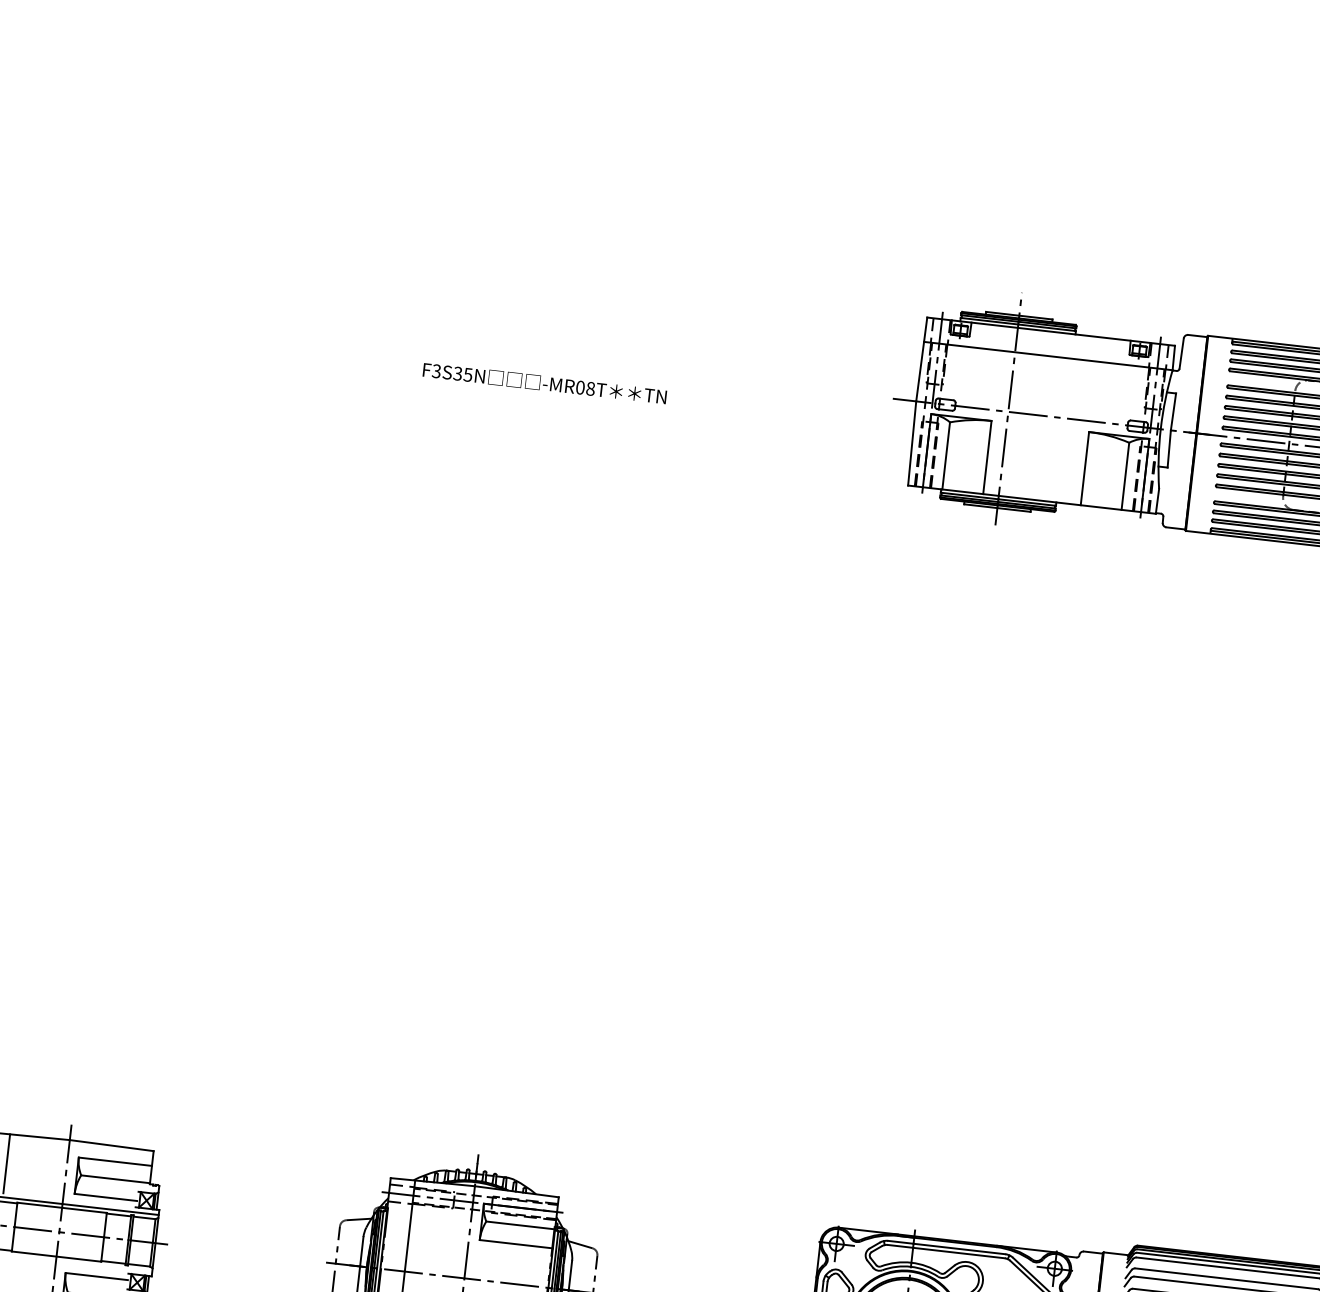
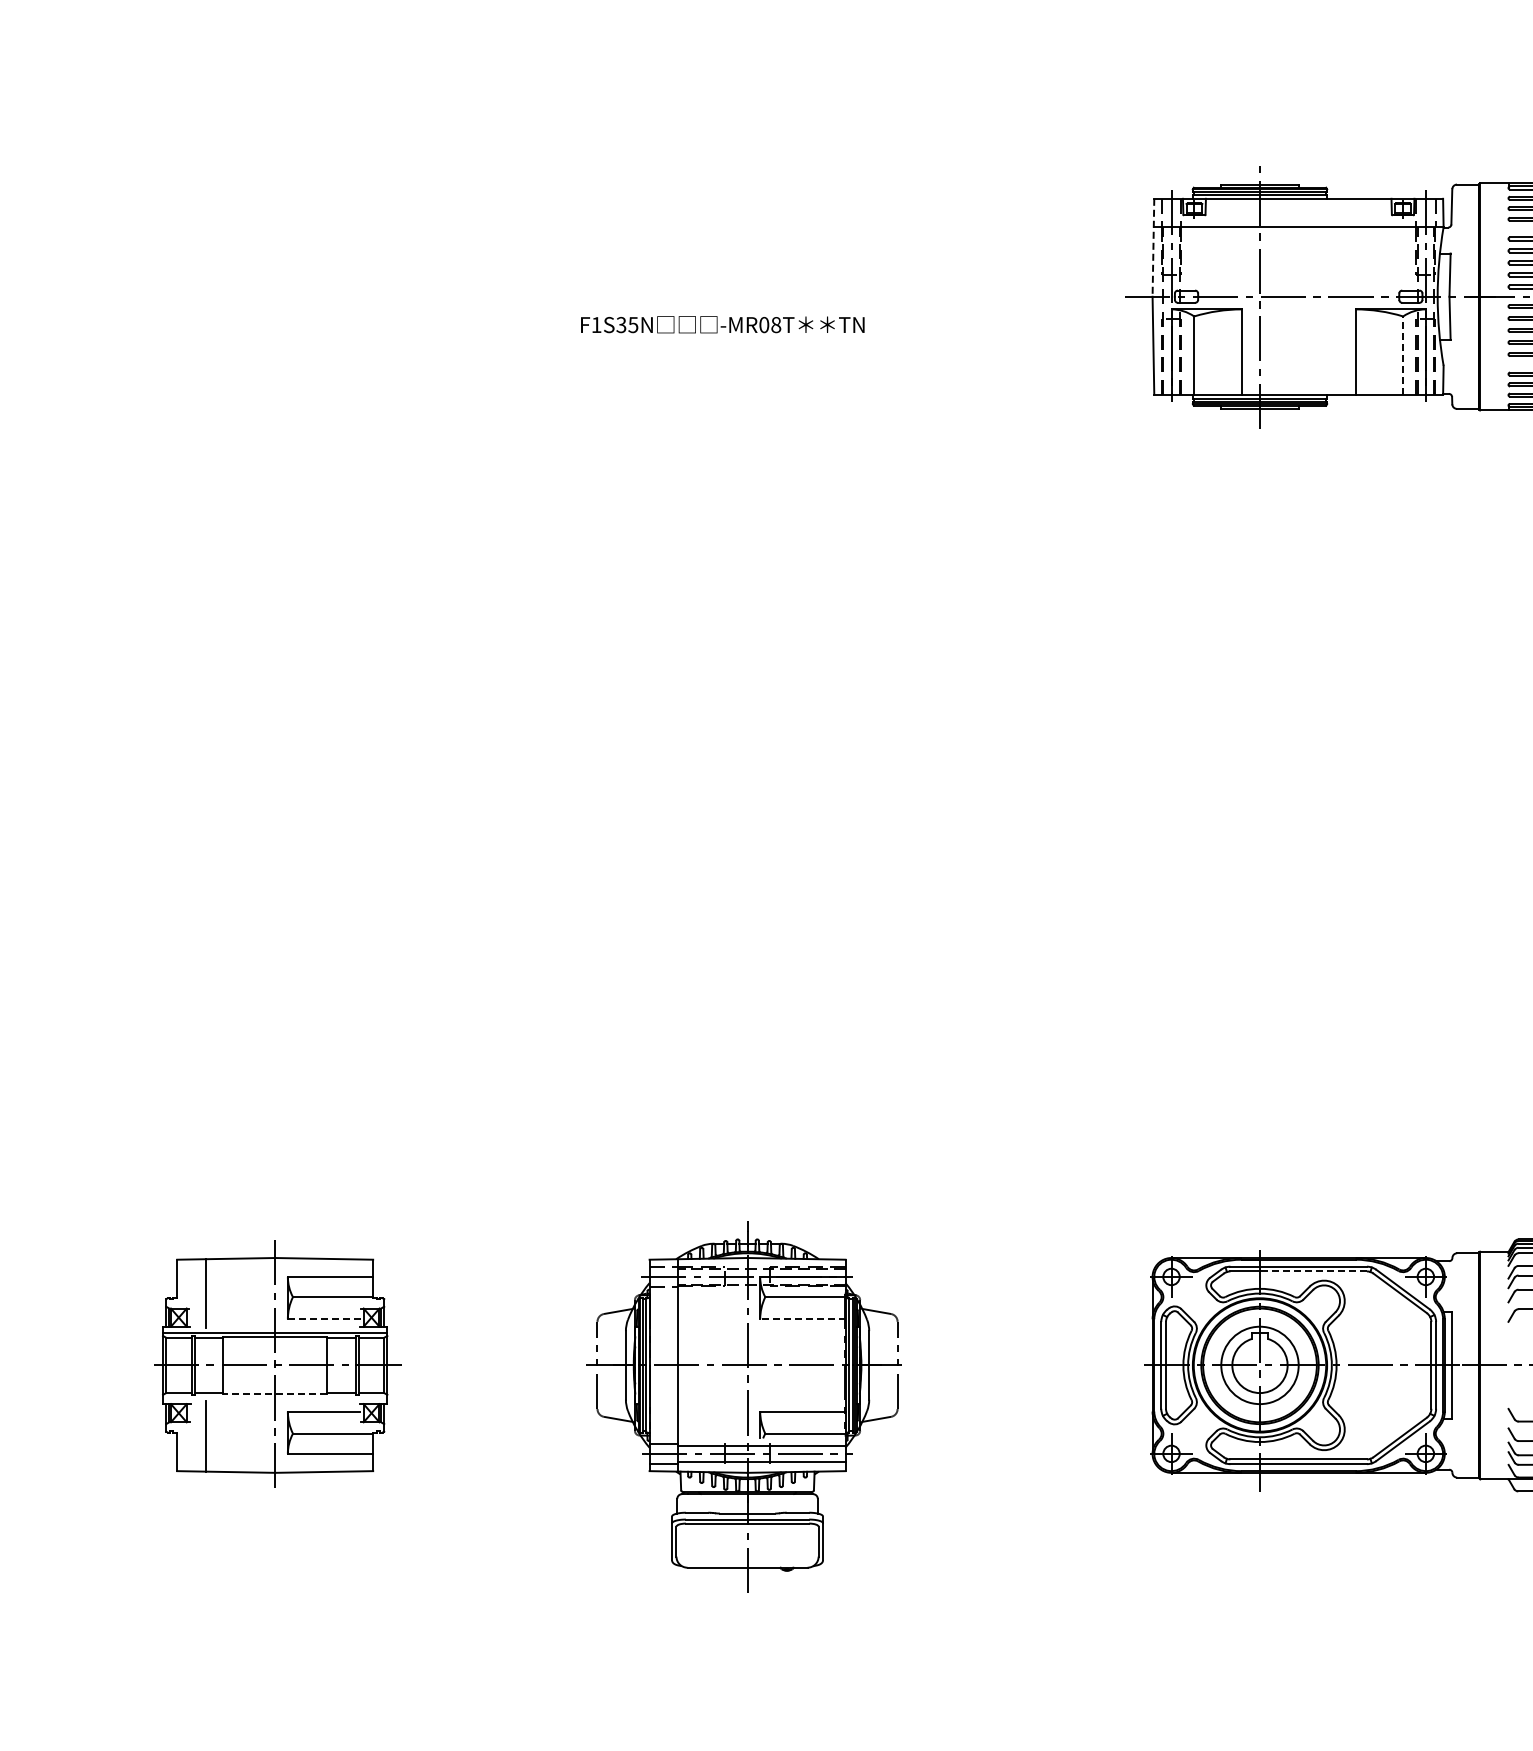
line: (921, 359) -> (1153, 247), solid -> dashed
text: (436, 370) -> (596, 324), F3S35N -> F1S35N
line: (1125, 476) -> (1403, 355), solid -> dashed
line: (105, 1197) -> (323, 1319), solid -> dashed
line: (516, 1244) -> (802, 1319), solid -> dashed
line: (958, 1253) -> (1312, 1271), solid -> dashed
line: (55, 1256) -> (274, 1393), solid -> dashed

